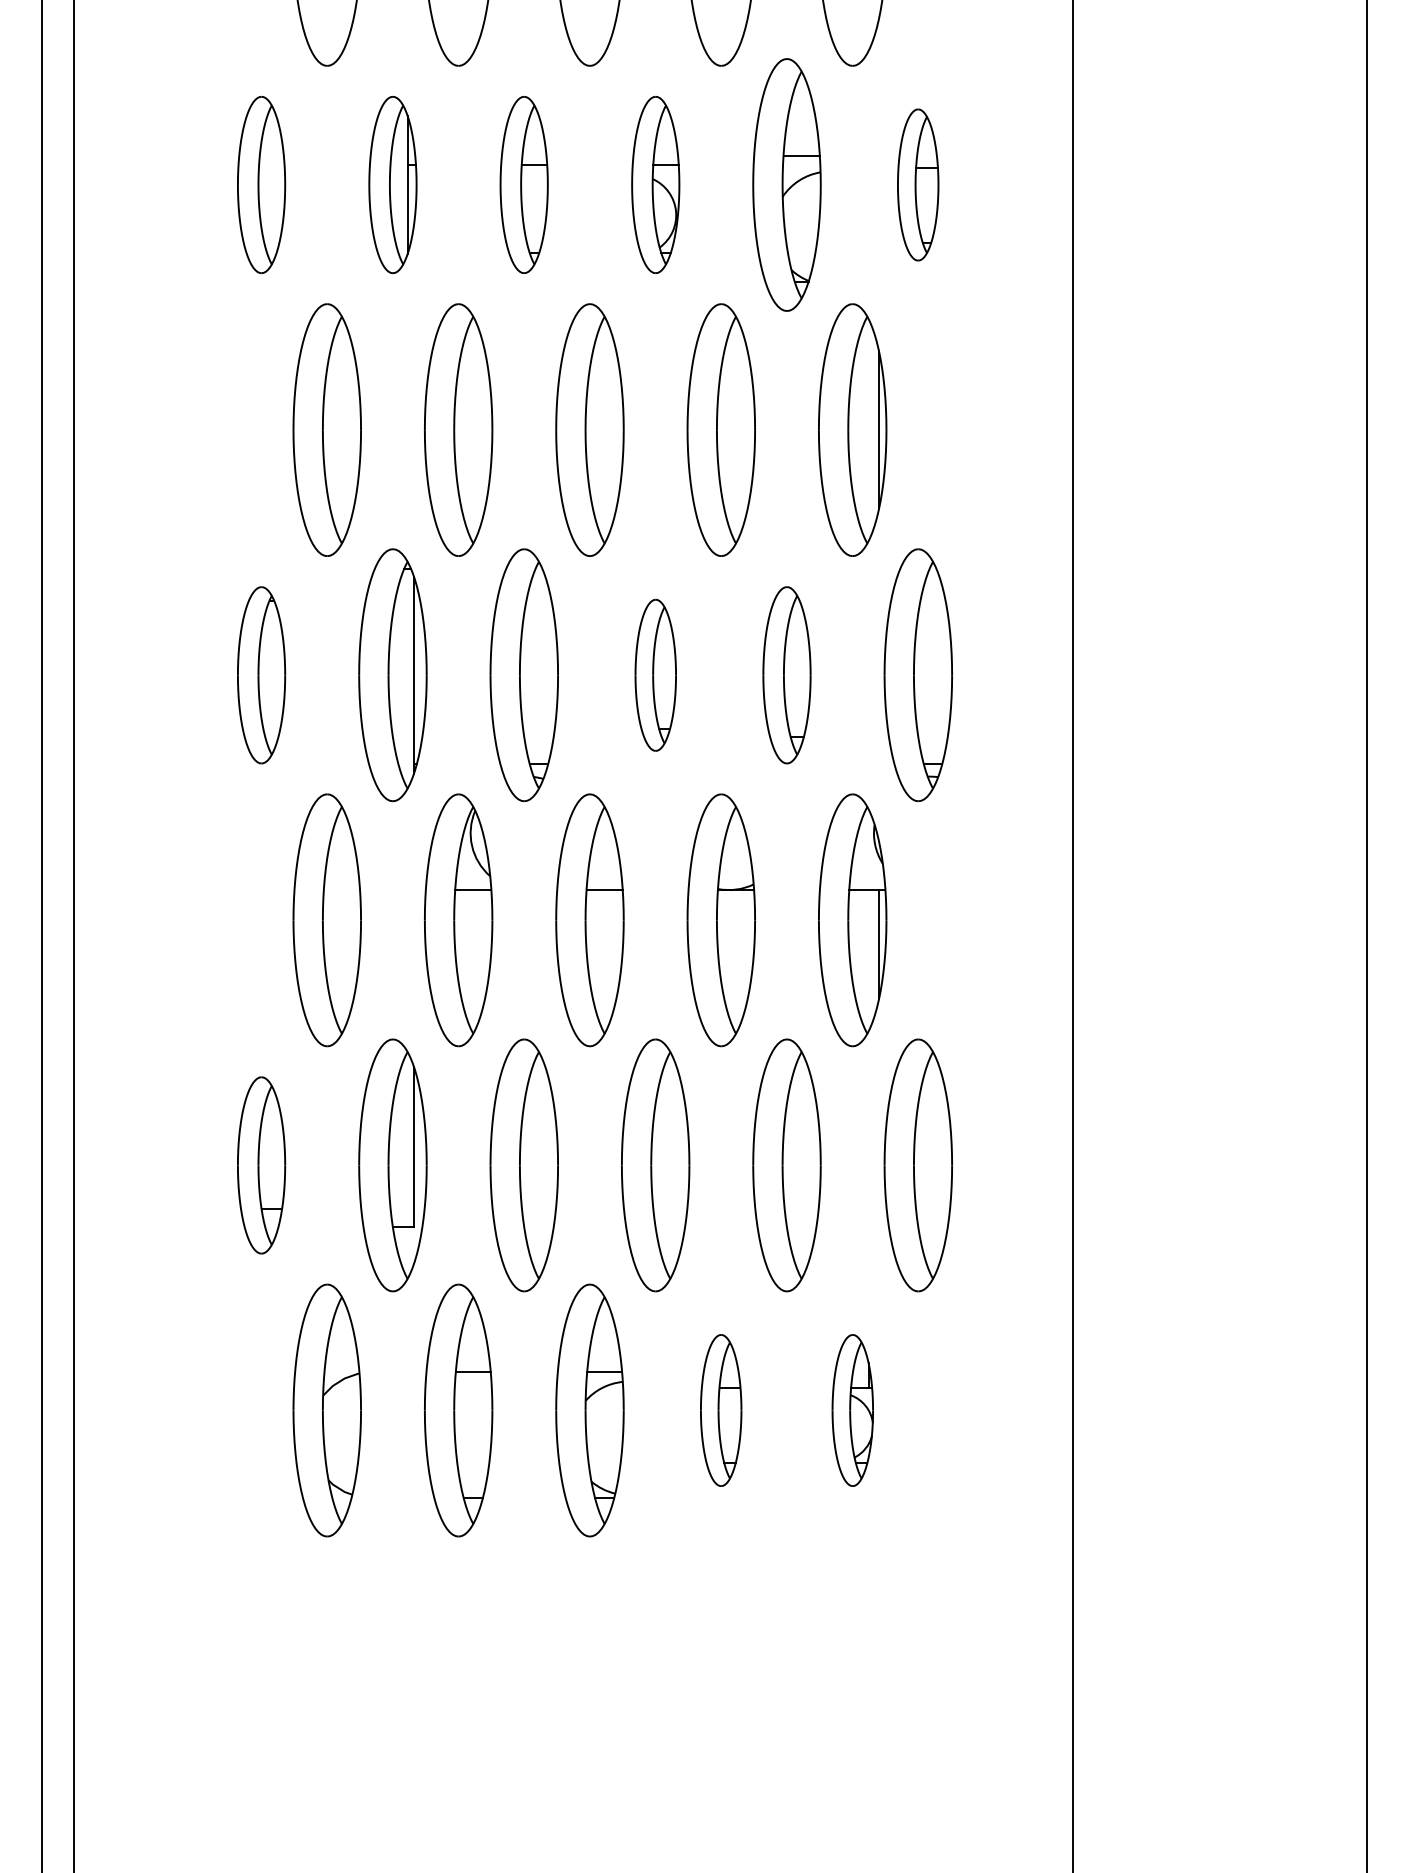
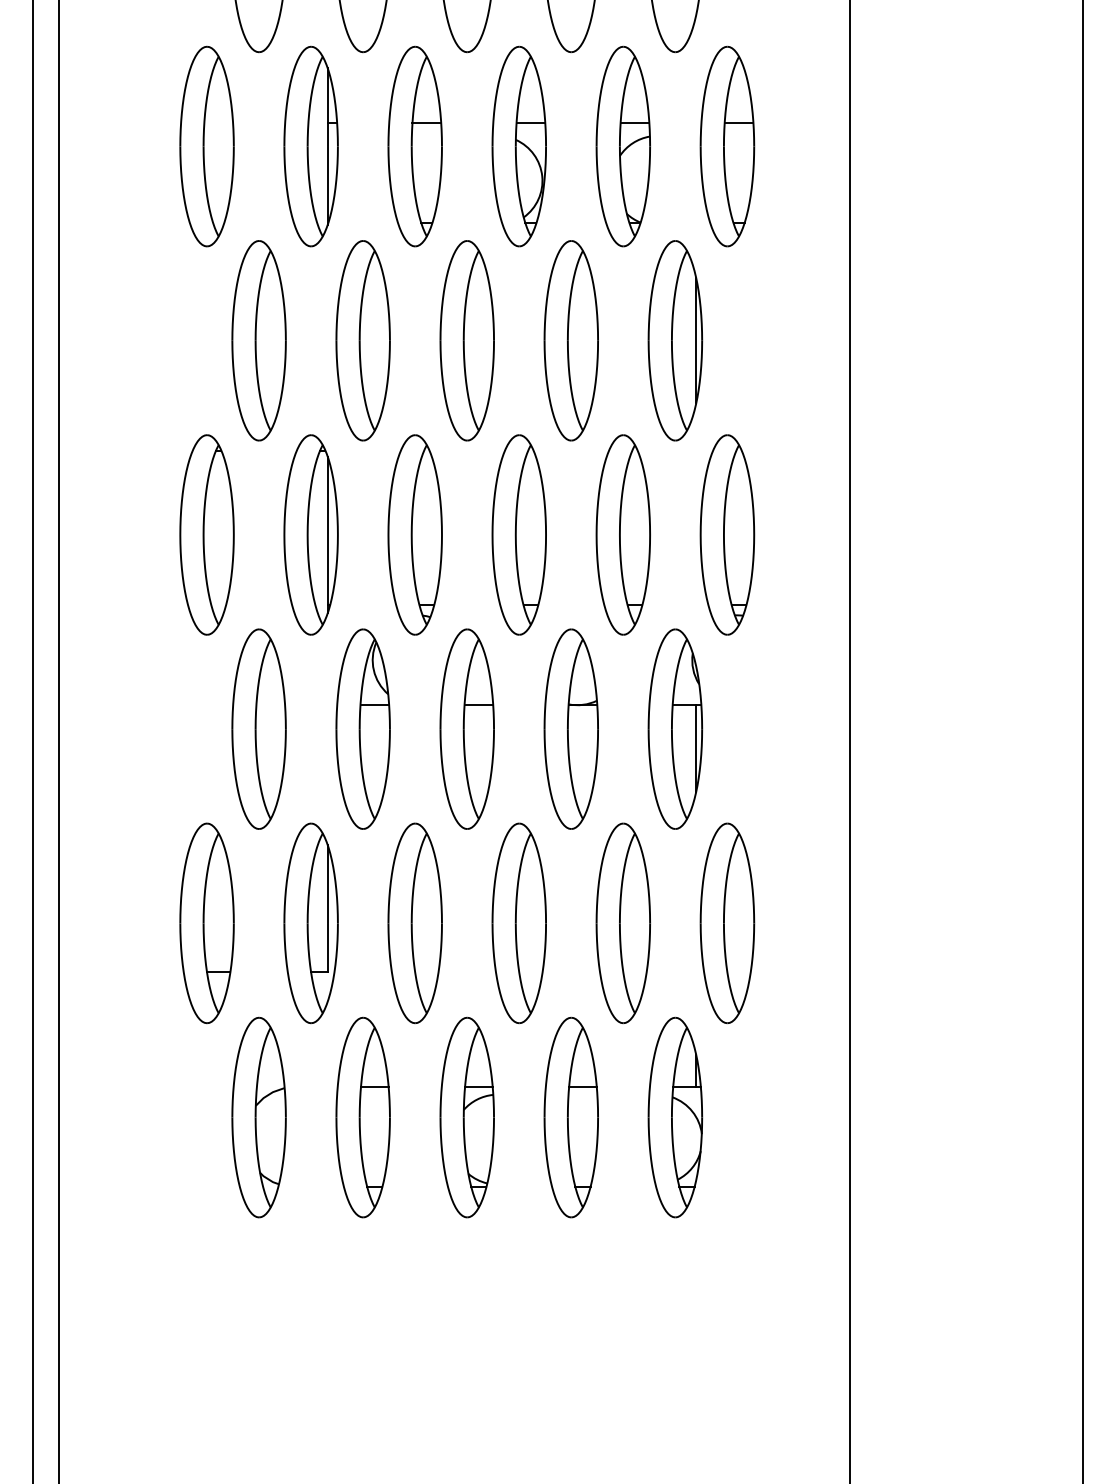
part: (261, 184) -> (207, 146), size x1.43
part: (392, 184) -> (310, 146), size x1.43
part: (523, 184) -> (414, 146), size x1.43
part: (655, 184) -> (519, 146), size x1.43
part: (917, 184) -> (726, 146), size x1.67
part: (261, 675) -> (207, 535), size x1.43
part: (655, 675) -> (519, 535), size x1.67
part: (786, 675) -> (622, 535), size x1.43
part: (261, 1165) -> (207, 923), size x1.43
part: (720, 1410) -> (570, 1117), size x1.67
part: (852, 1410) -> (675, 1117), size x1.67

